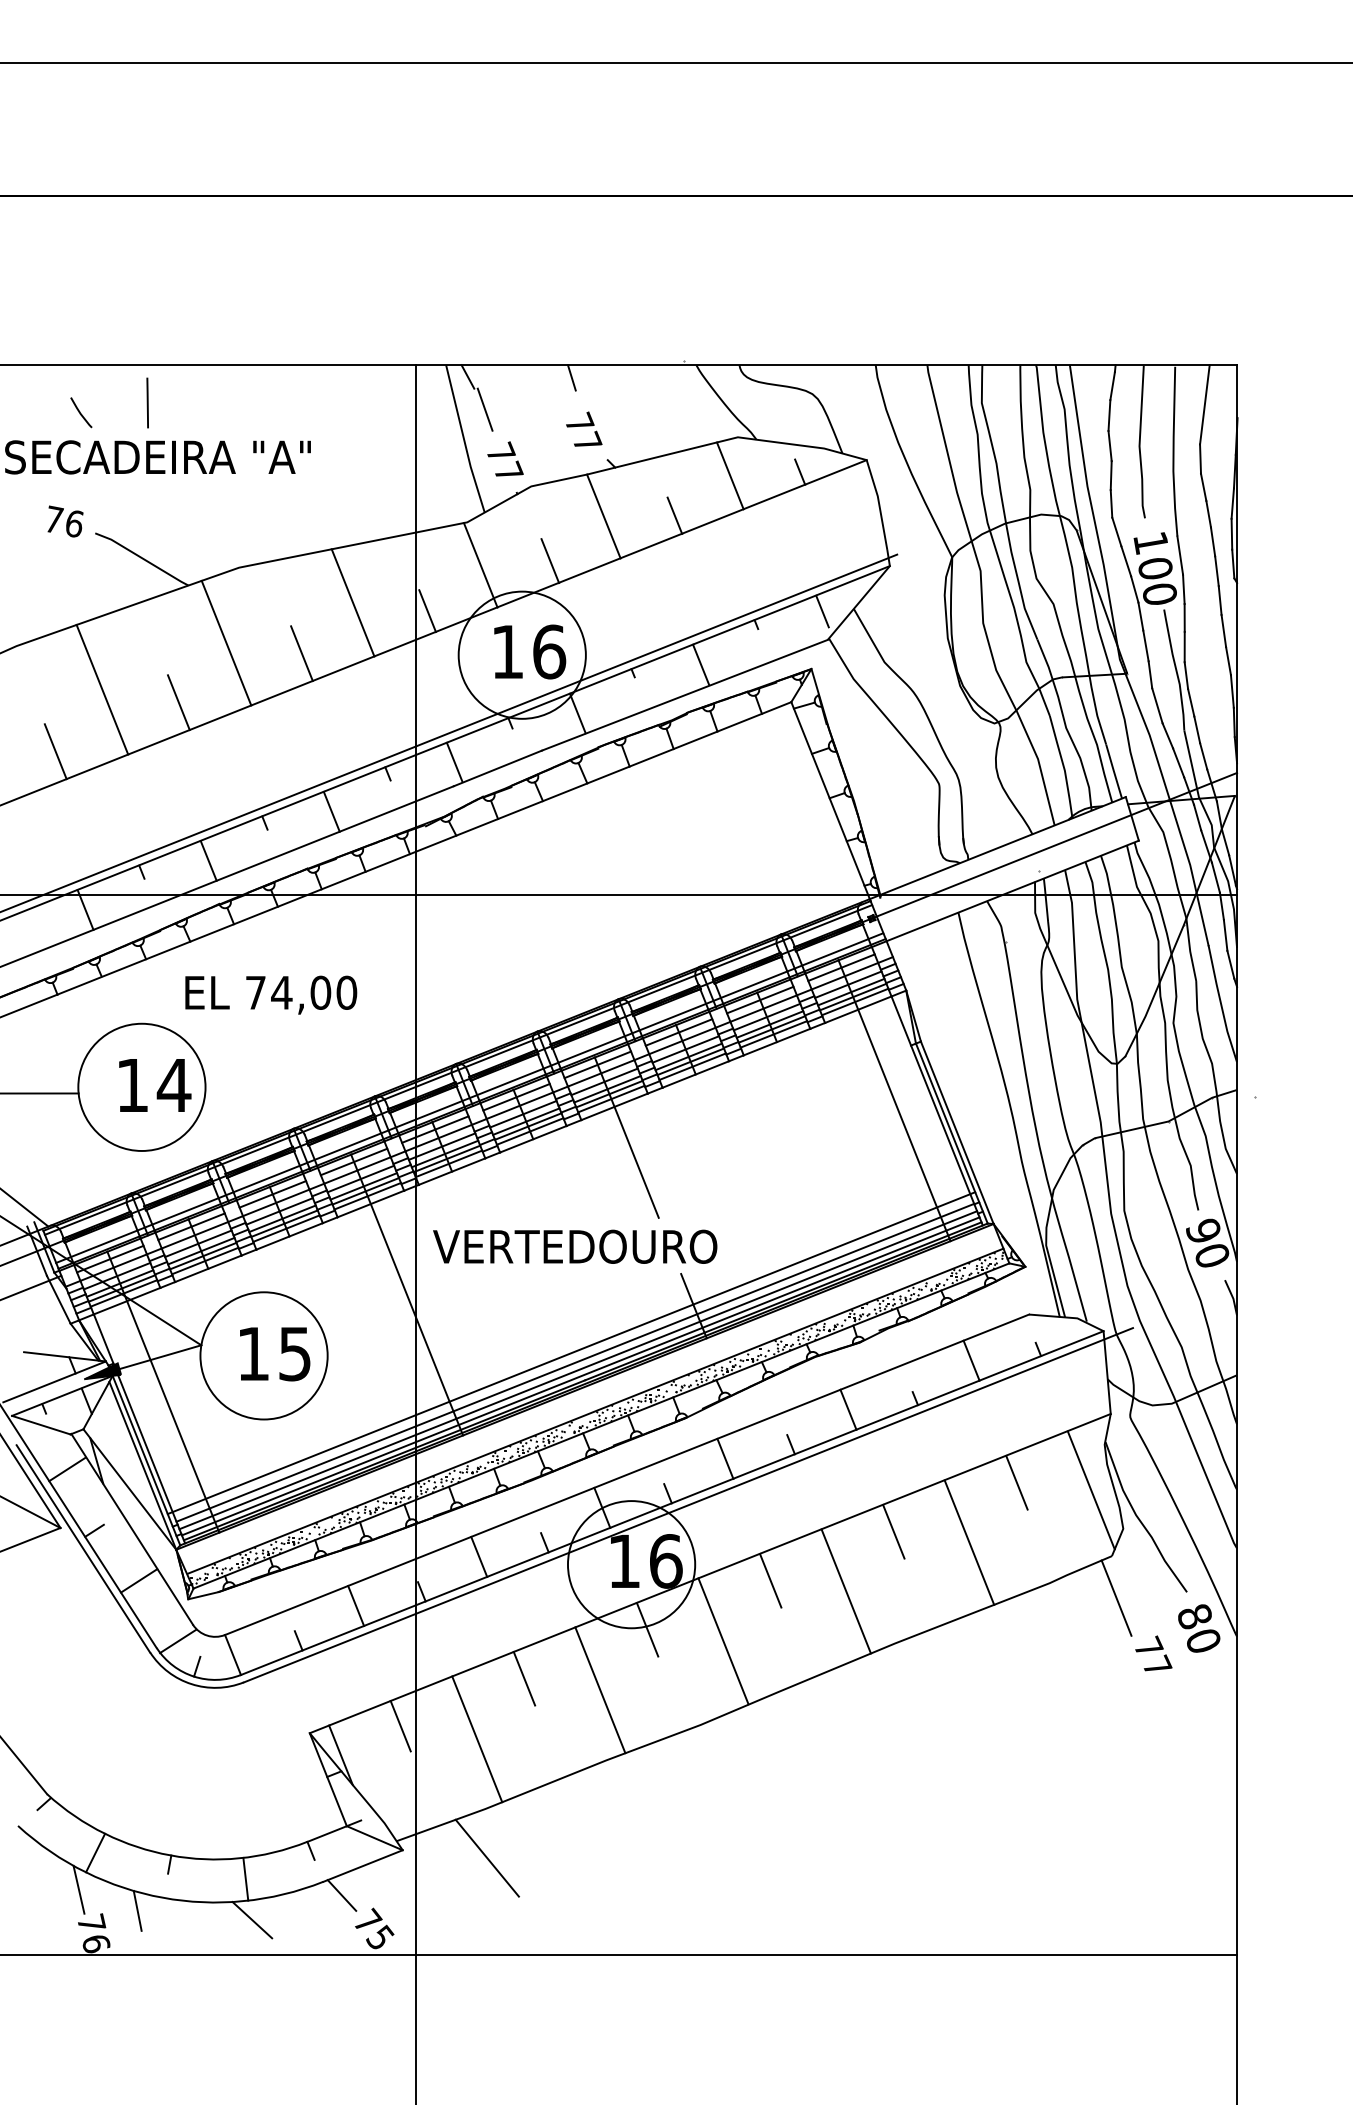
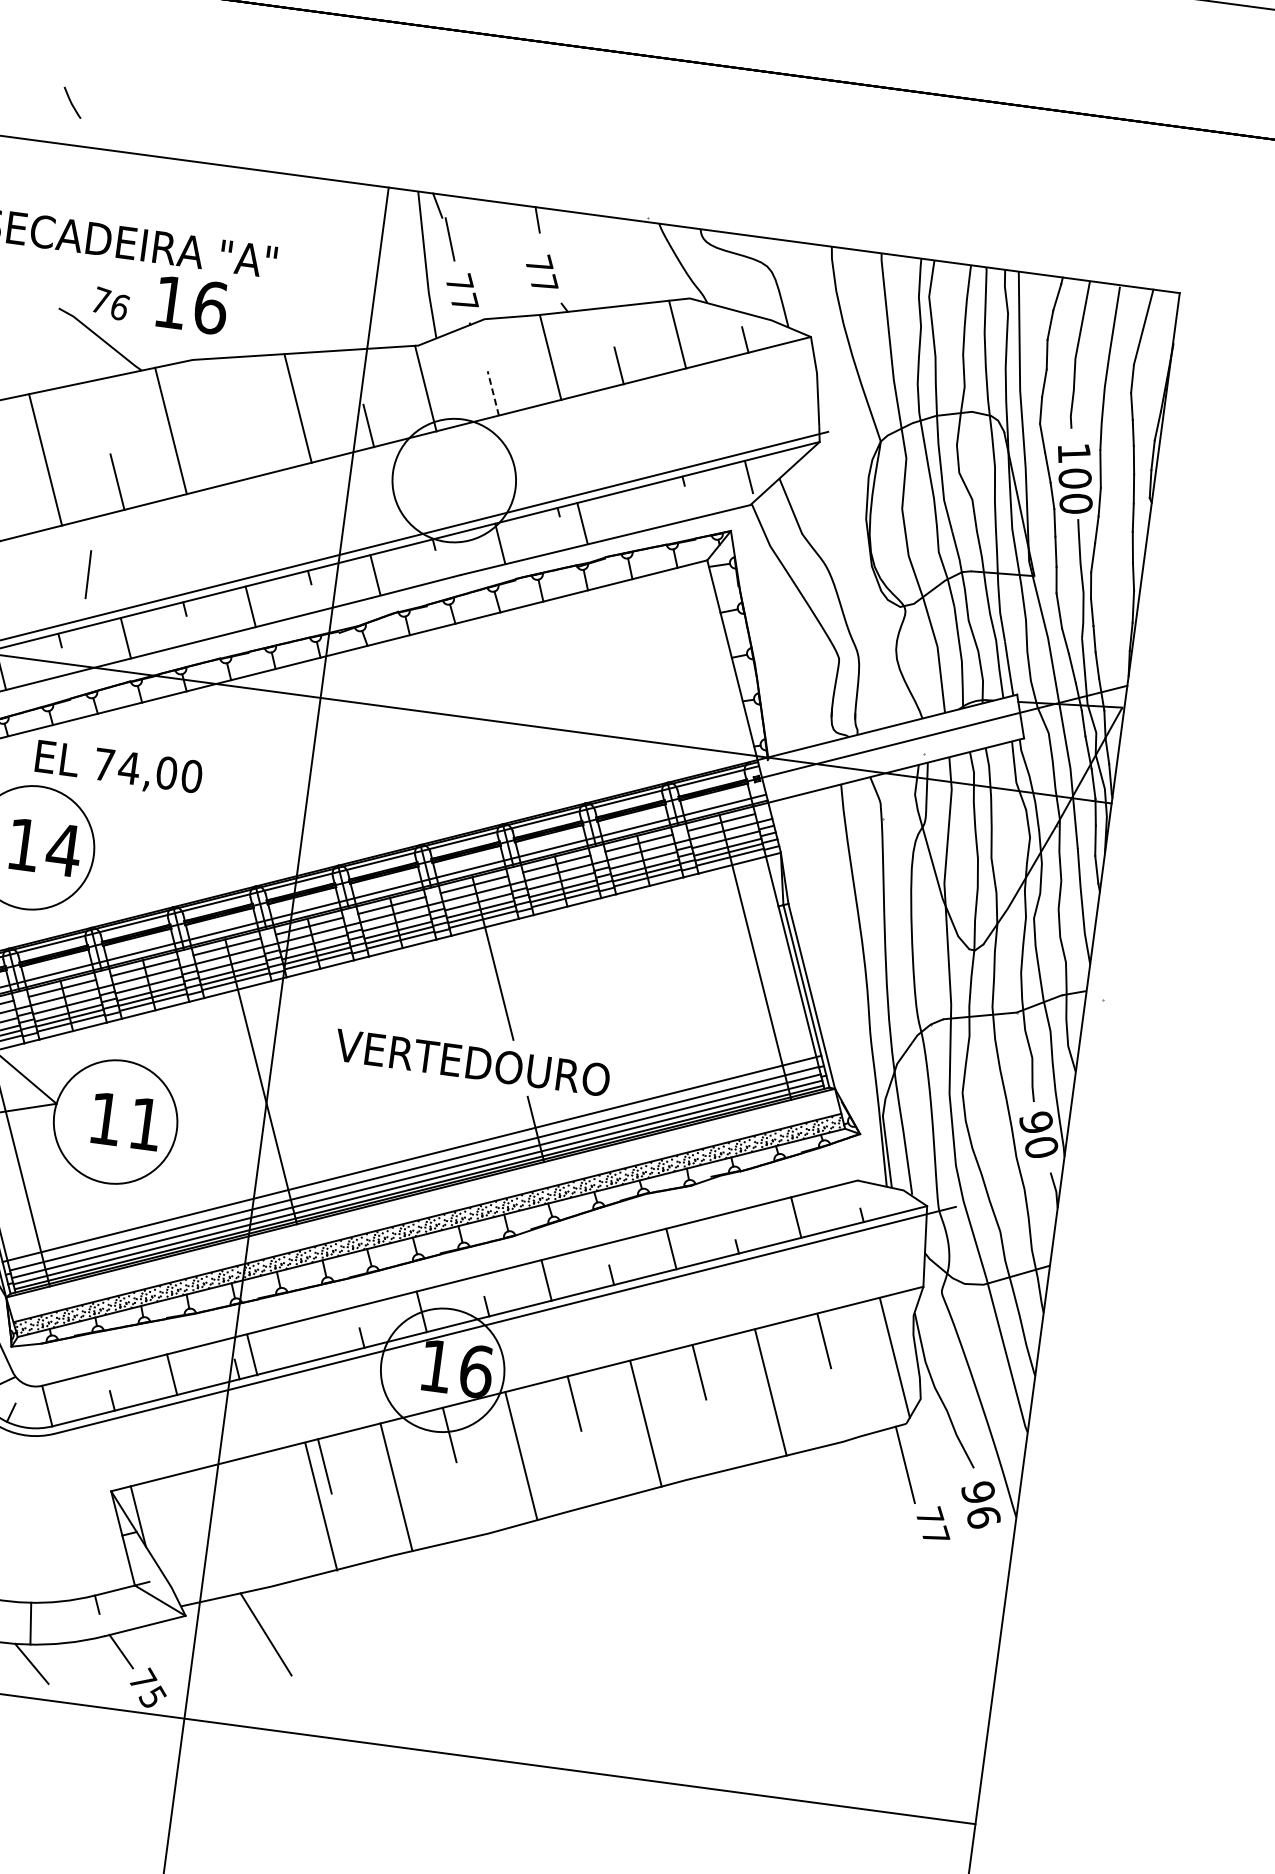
line: (147, 402) -> (88, 574), moved
line: (80, 412) -> (71, 102), moved
text: (65, 521) -> (111, 303), moved
line: (550, 561) -> (493, 393), solid -> dashed
text: (530, 651) -> (192, 304), moved
line: (301, 653) -> (241, 450), removed
line: (700, 664) -> (582, 523), moved
text: (271, 994) -> (119, 768), moved
text: (575, 1246) -> (472, 1062), moved
text: (294, 1354) -> (145, 1124), 15 -> 11
line: (479, 1556) -> (252, 1354), moved
text: (1199, 1628) -> (981, 1504), 80 -> 96
line: (400, 1726) -> (199, 1496), removed
line: (477, 1739) -> (321, 1506), moved

